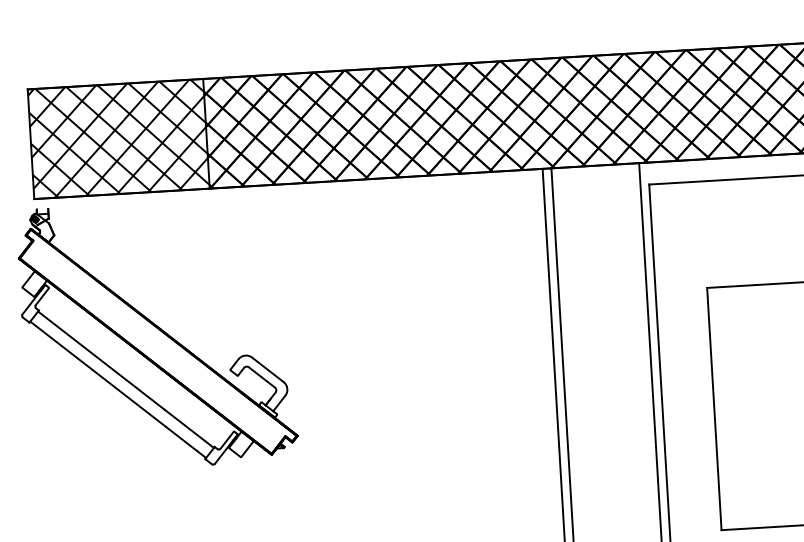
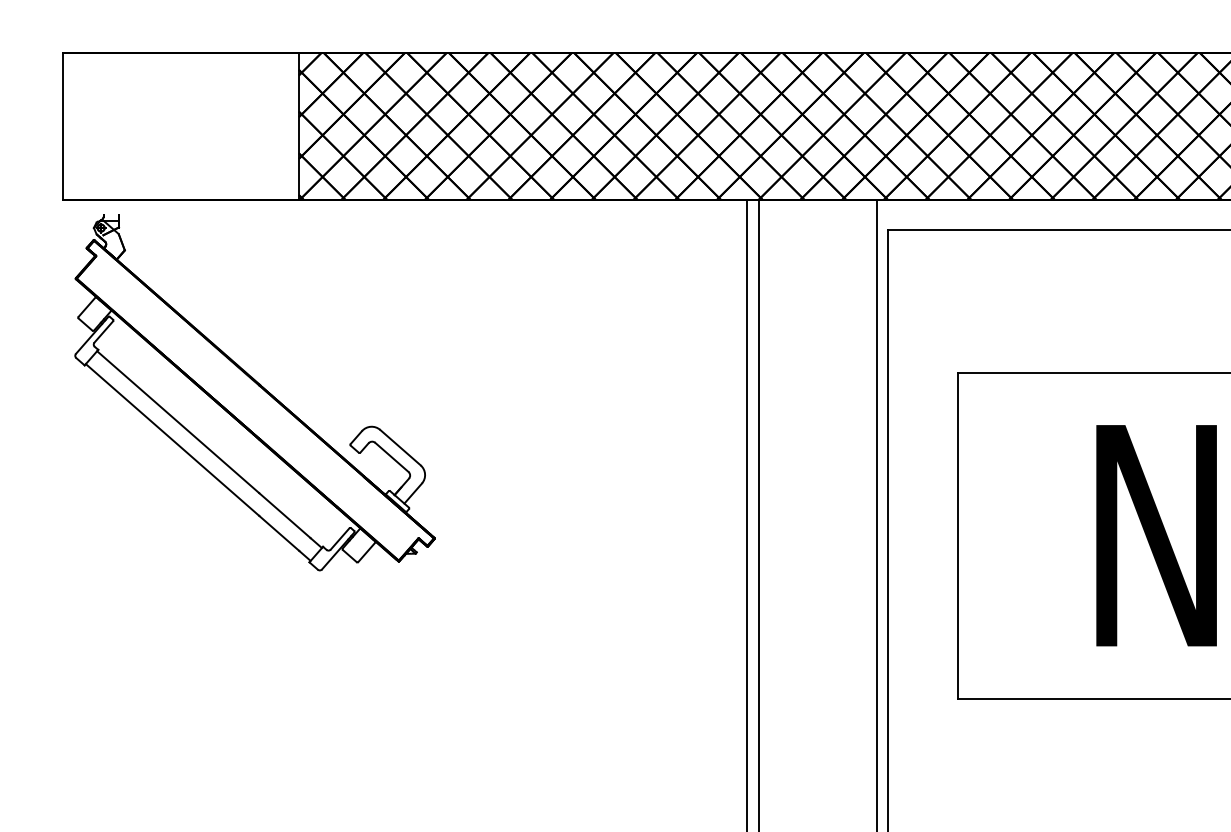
hatch: (118, 139) -> (180, 126), removed
part: (156, 335) -> (254, 392), moved

